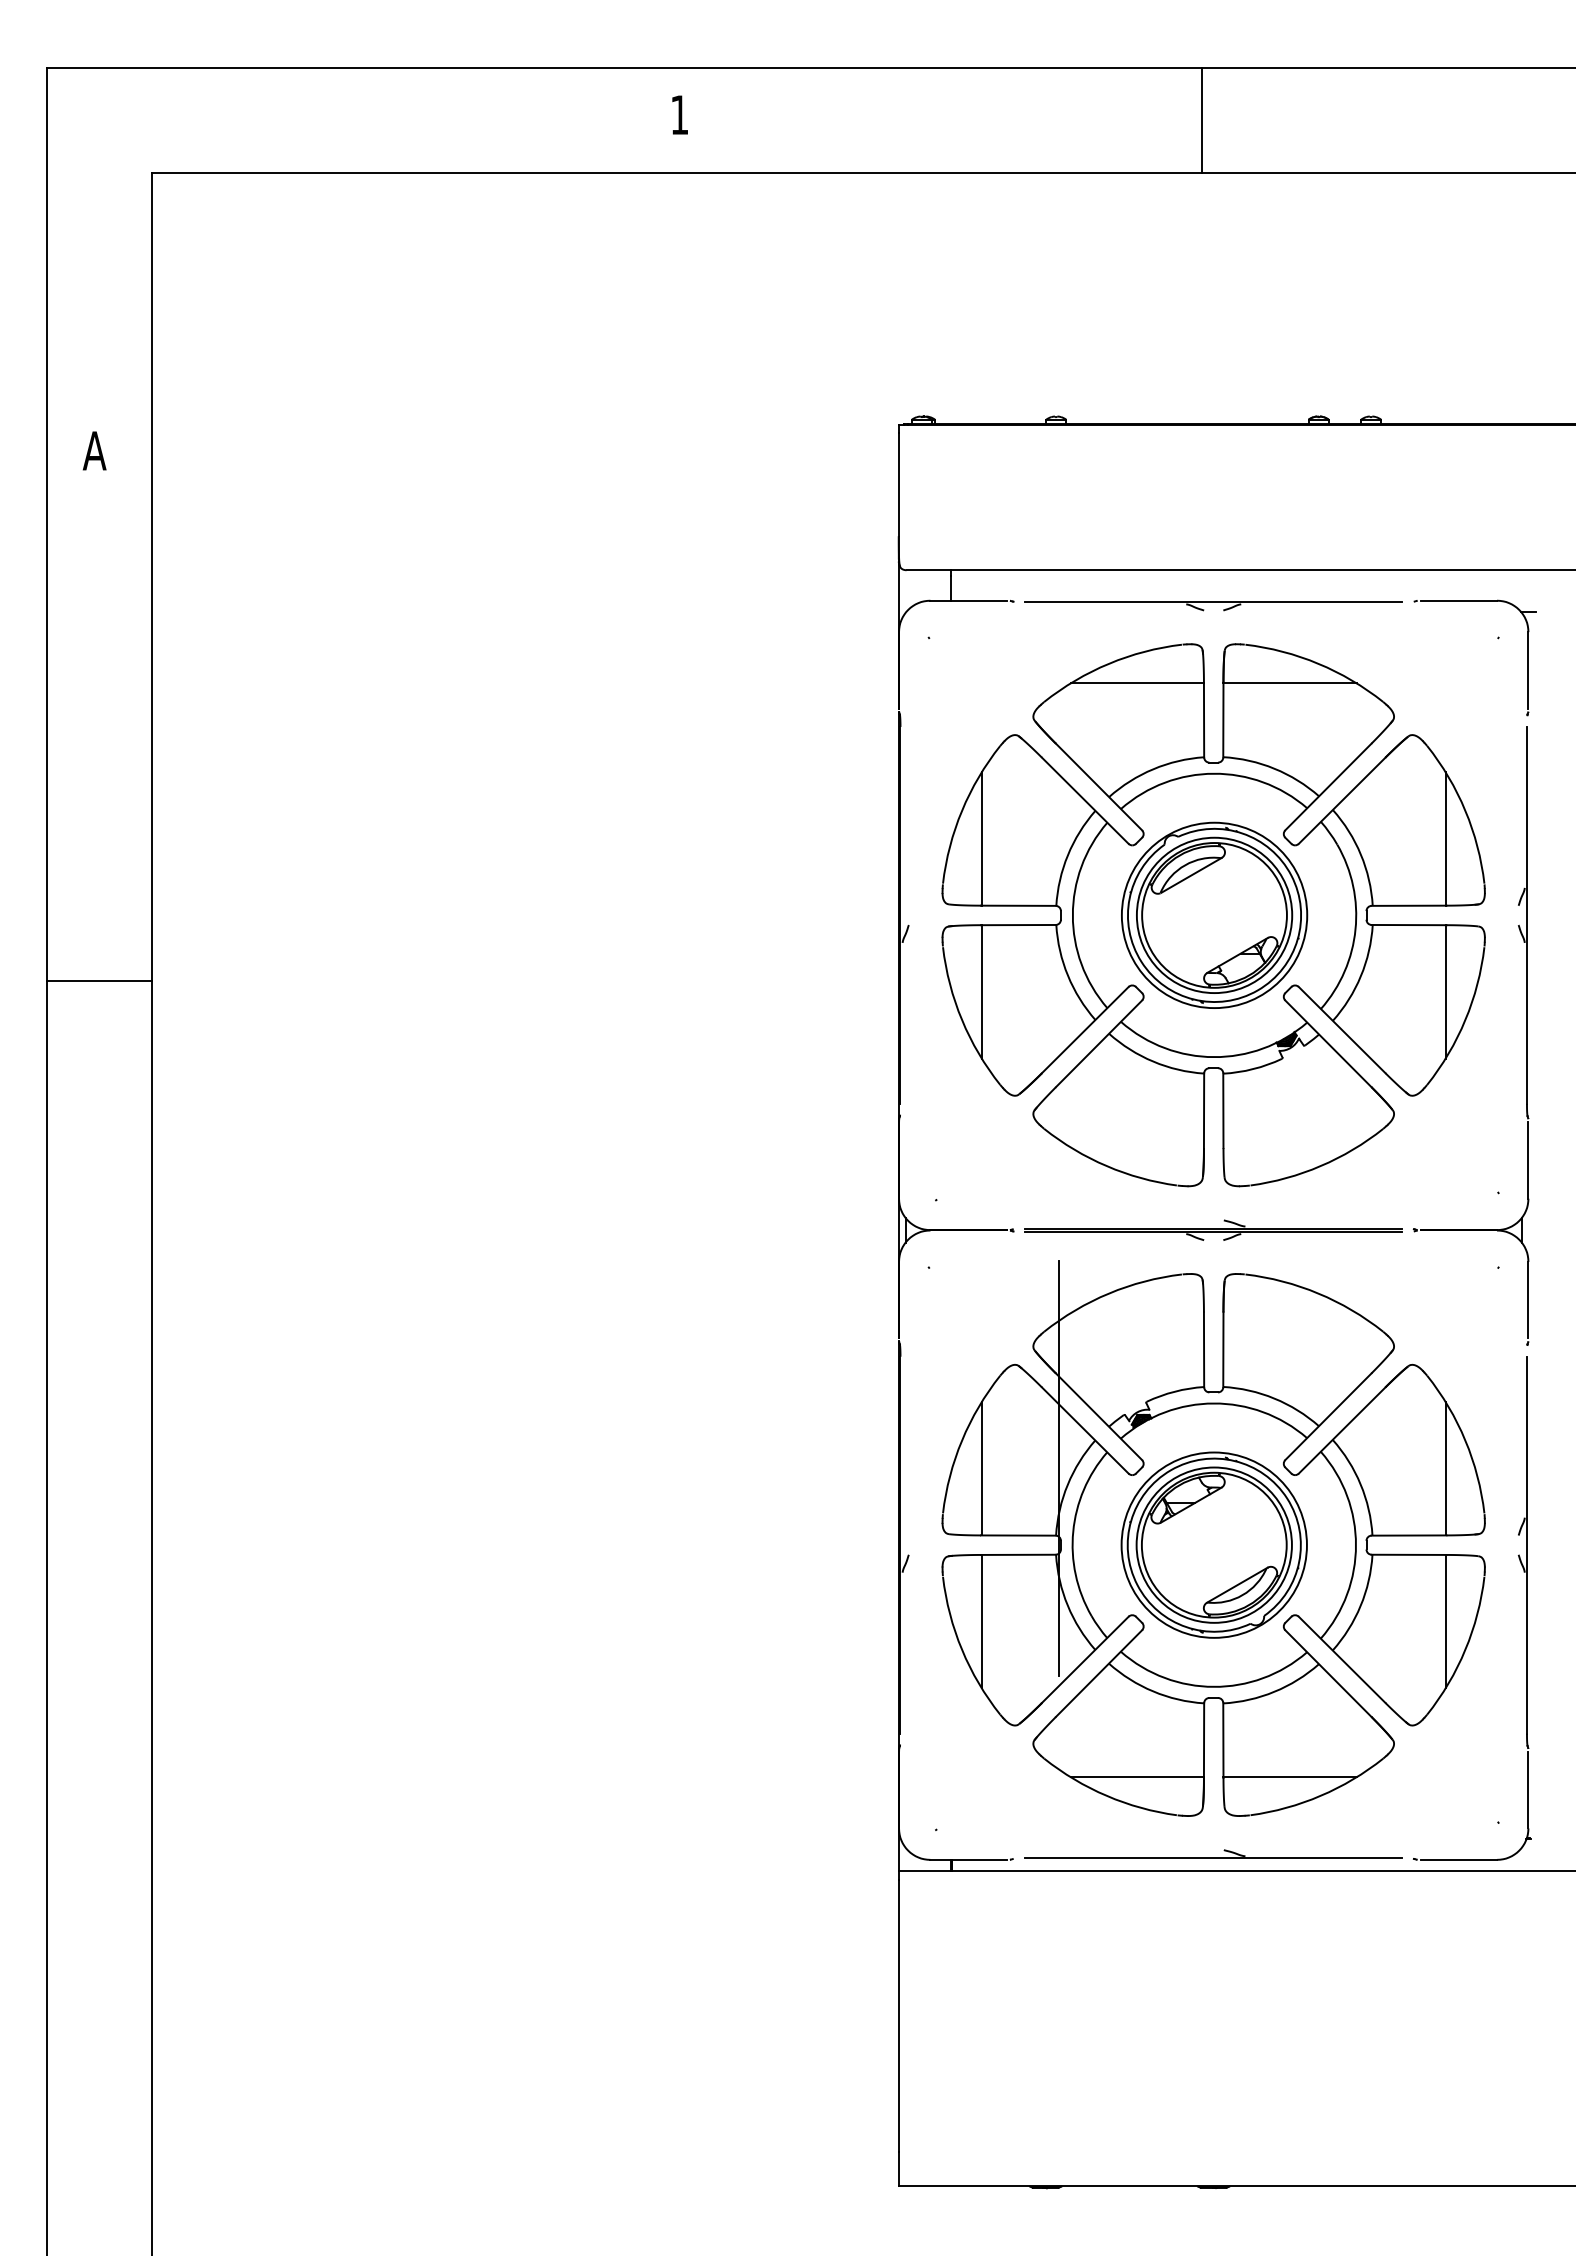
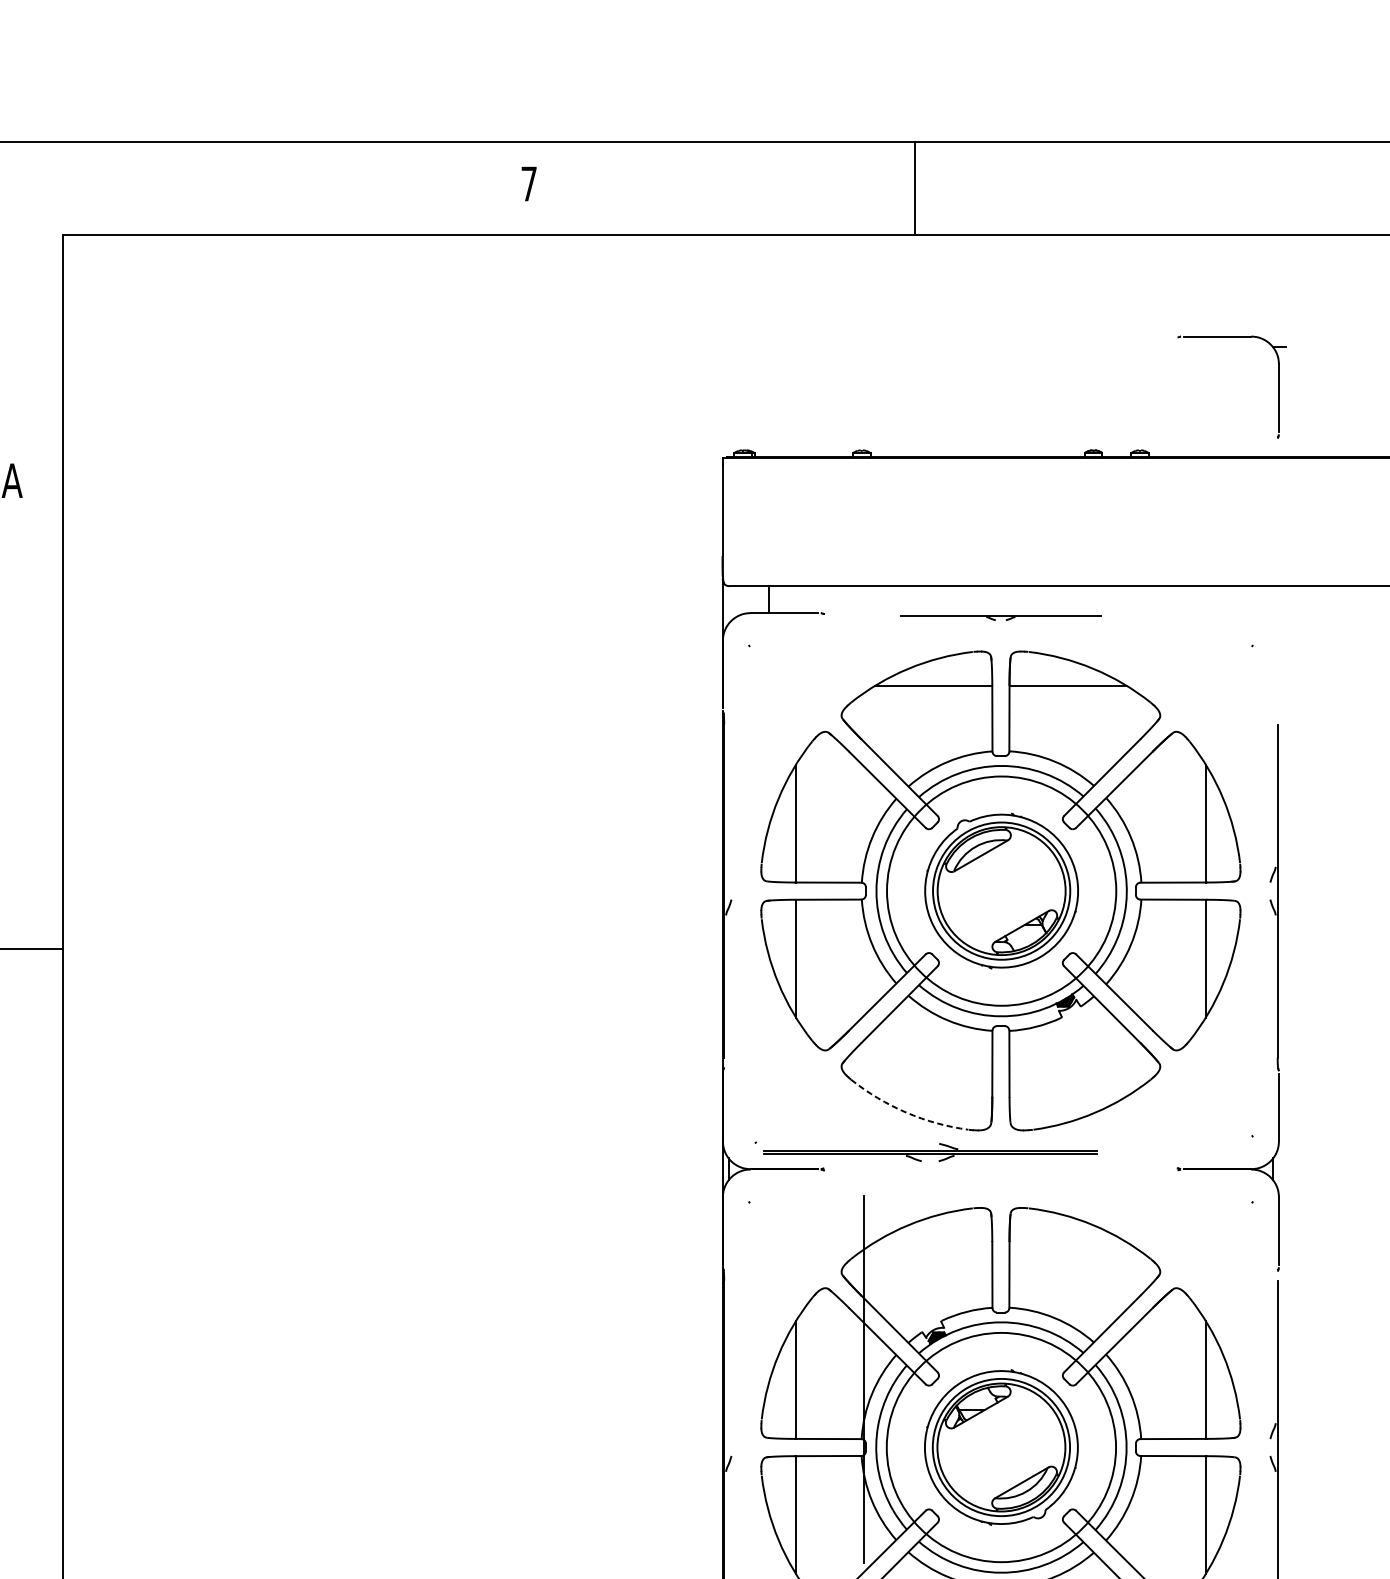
text: (679, 114) -> (528, 183), 1 -> 7
line: (1201, 119) -> (915, 187), moved
part: (1213, 606) -> (1000, 618), size x0.6
part: (1527, 657) -> (1278, 386), moved
circle: (1214, 915) -> (1001, 891), size x1.4
arc: (1106, 1166) -> (906, 1112), solid -> dashed
part: (1213, 1229) -> (930, 1151), moved
circle: (1213, 1544) -> (1000, 1446), size x1.4

